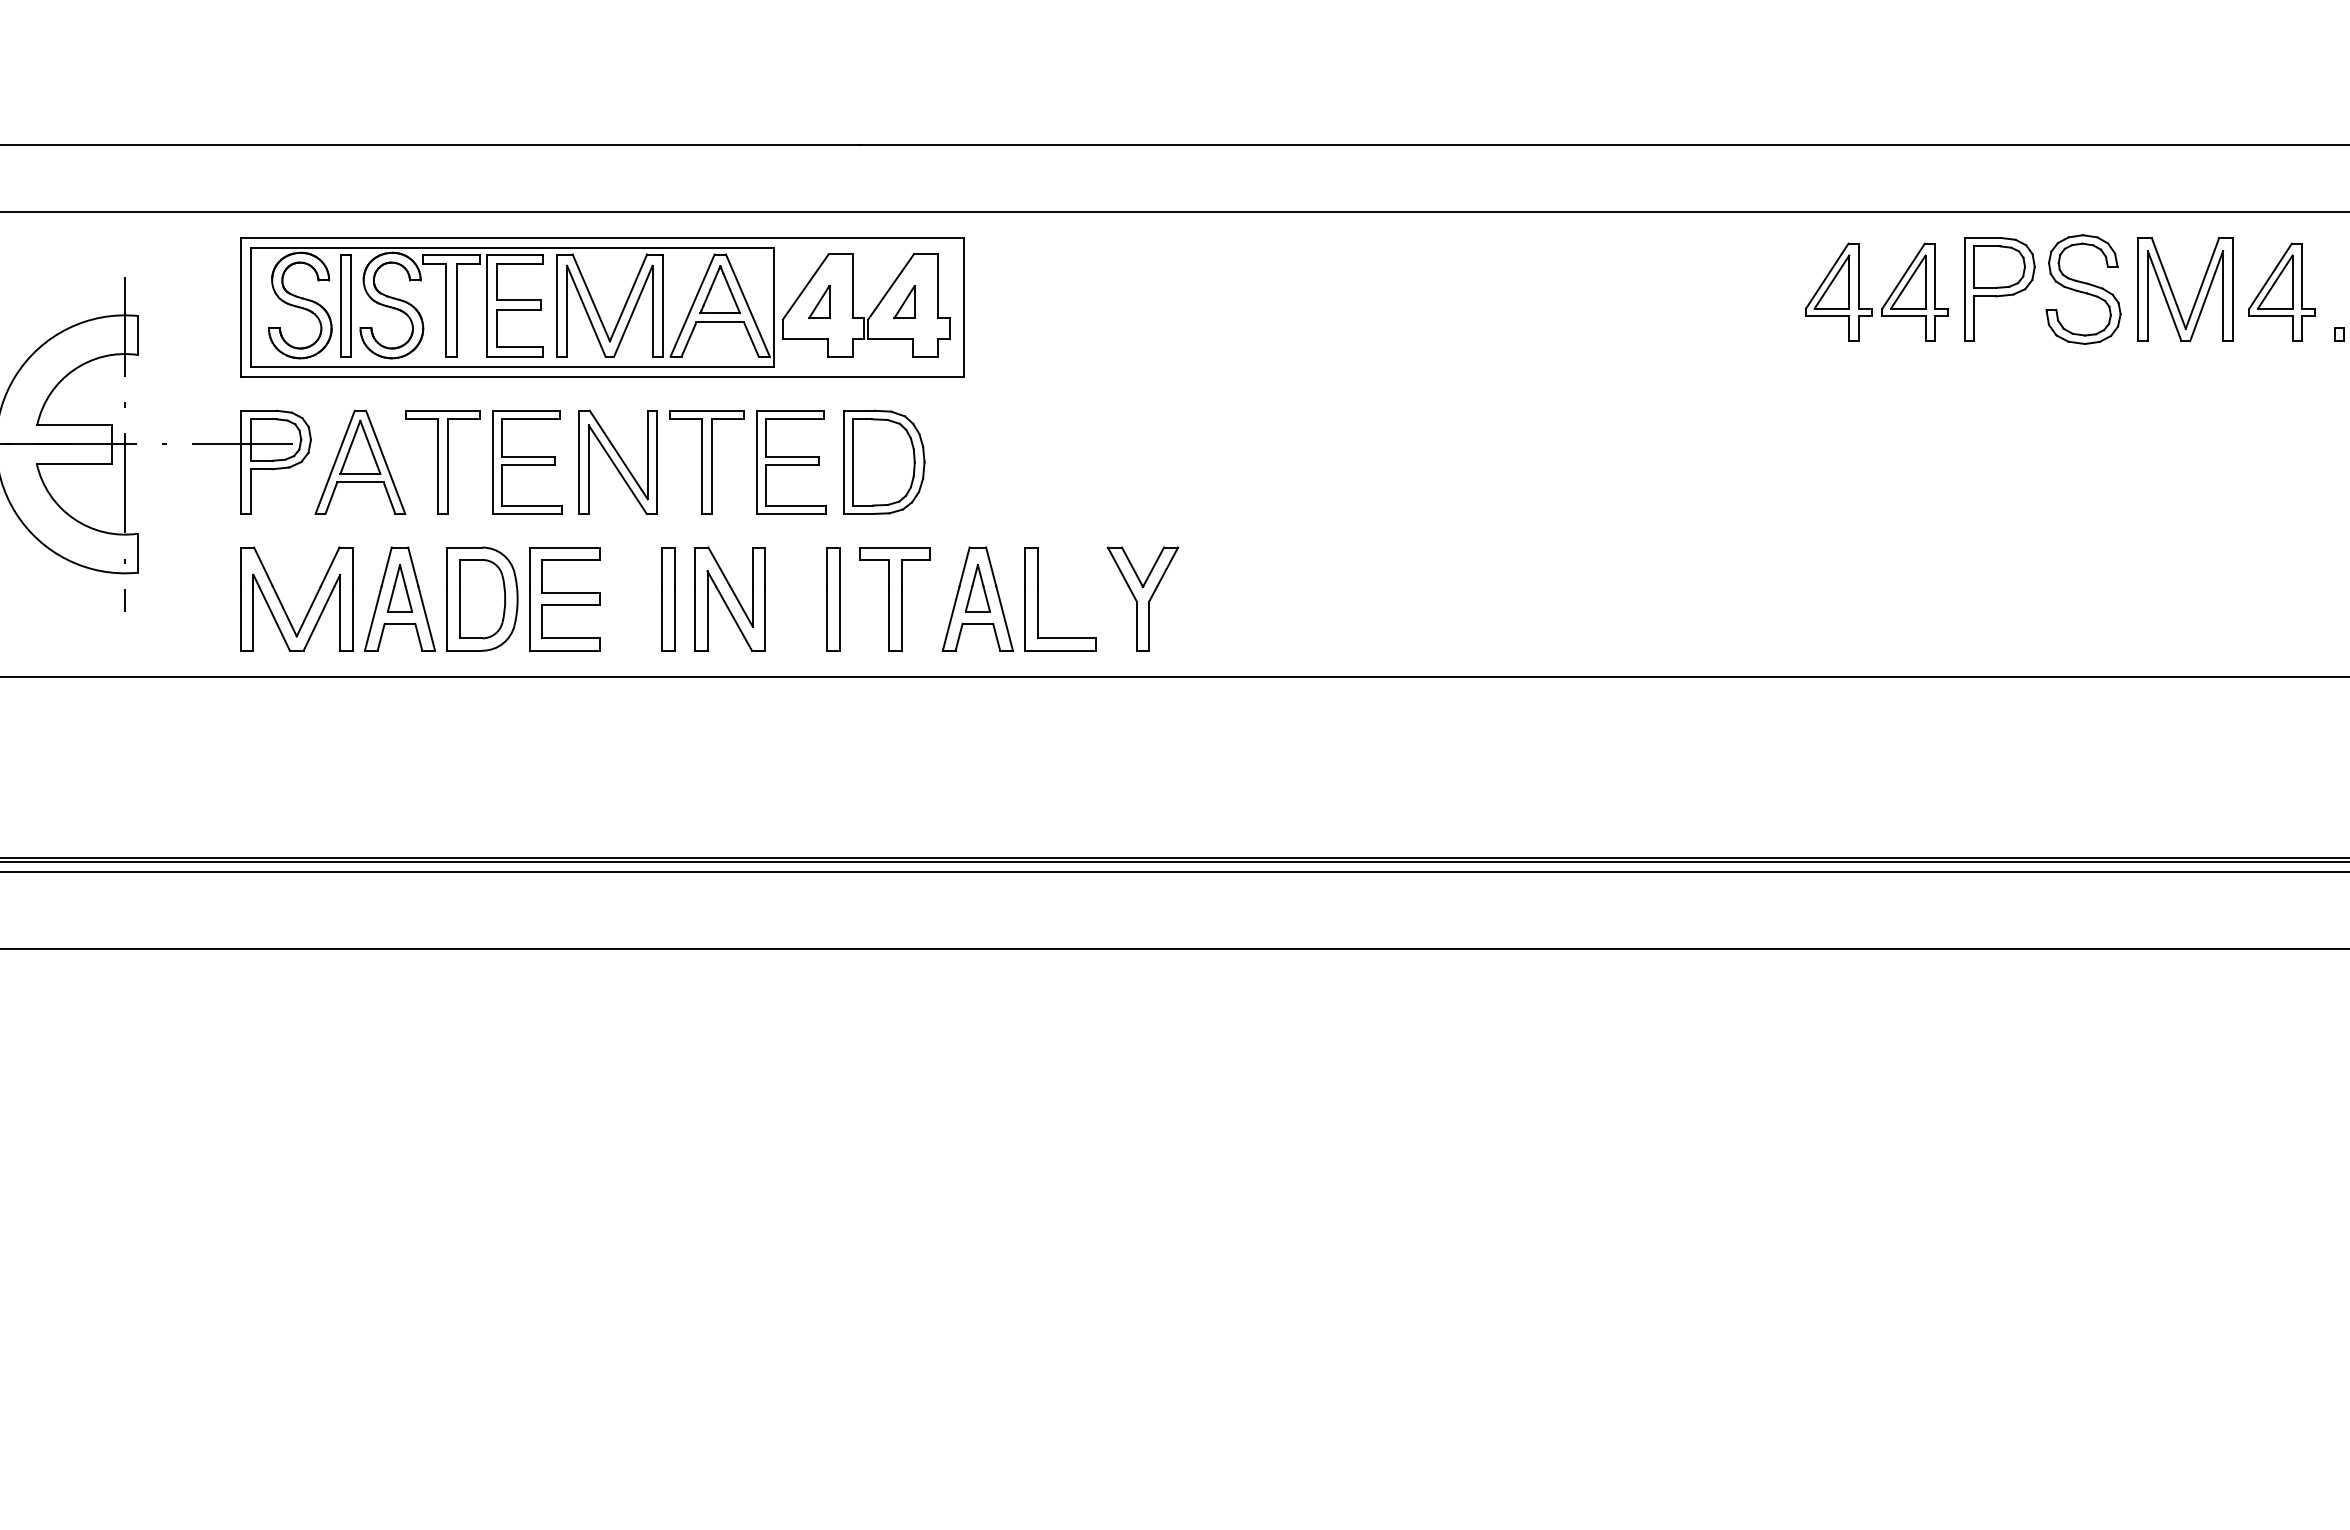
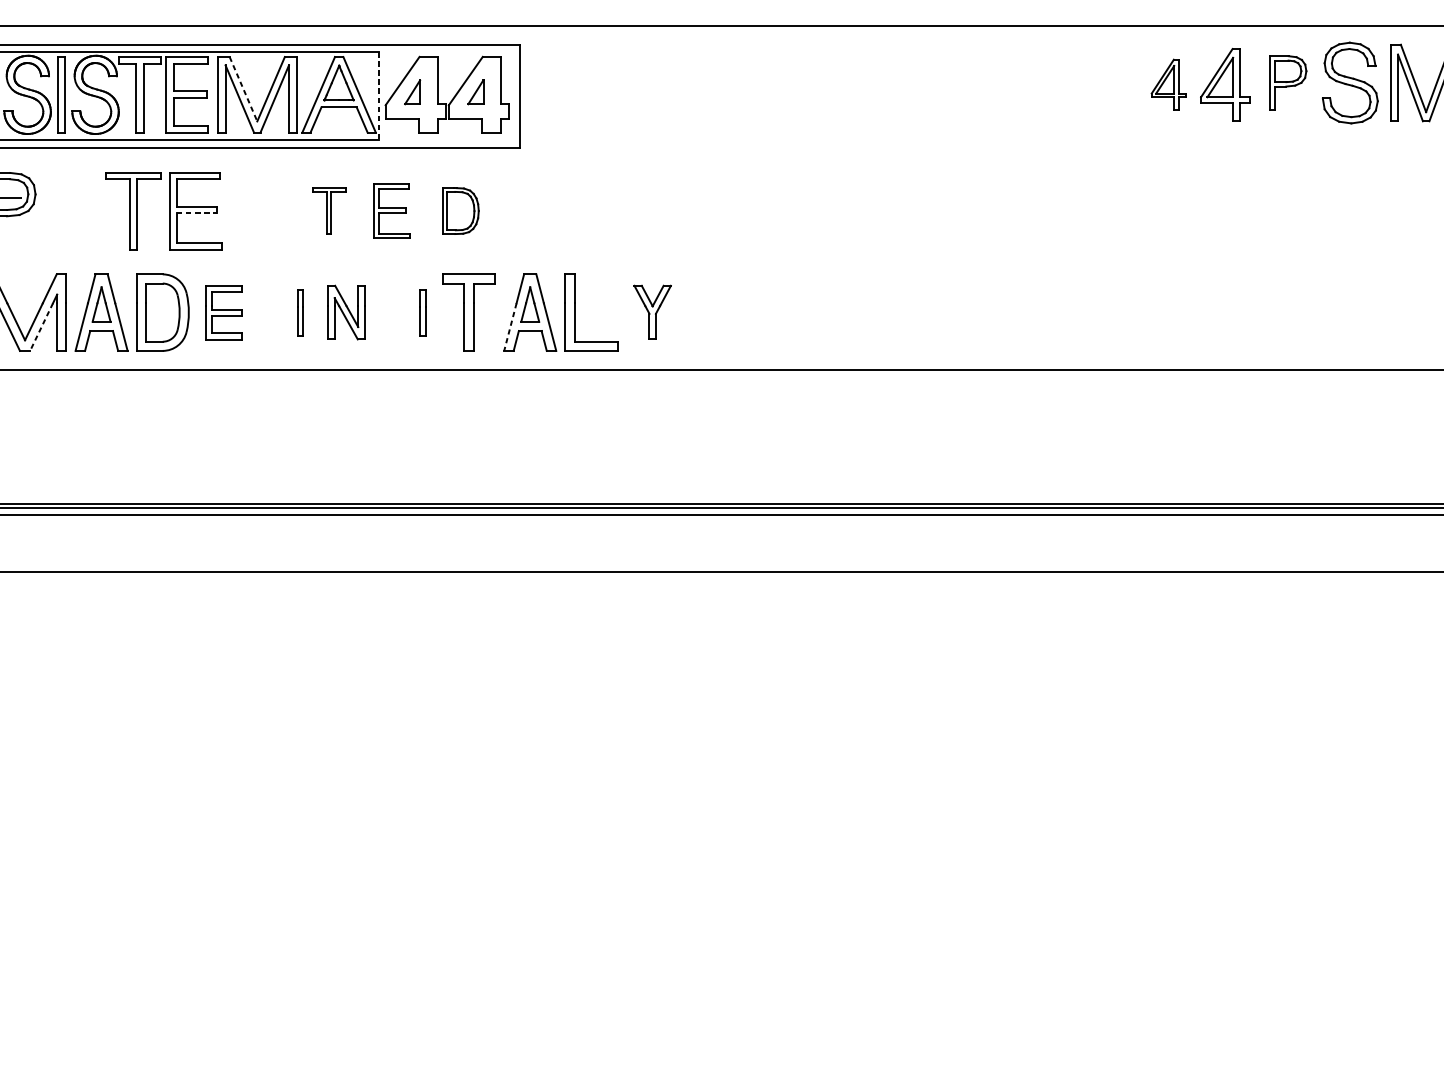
part: (1999, 289) -> (1287, 82), size x0.7
part: (1838, 291) -> (1168, 84), size x0.7
line: (591, 298) -> (243, 89), solid -> dashed
line: (773, 308) -> (378, 97), solid -> dashed
part: (360, 461) -> (72, 210), removed
part: (884, 461) -> (460, 210), size x0.6
part: (617, 462) -> (262, 211), removed
part: (706, 462) -> (328, 211), size x0.6
part: (791, 462) -> (391, 211), size x0.7
line: (528, 465) -> (196, 213), solid -> dashed
part: (729, 598) -> (346, 312), size x0.7
part: (1142, 598) -> (652, 312), size x0.7
part: (564, 599) -> (223, 312), size x0.7
part: (668, 599) -> (300, 312), size x0.6
part: (833, 599) -> (423, 312), size x0.6
line: (319, 618) -> (41, 327), solid -> dashed
line: (951, 619) -> (510, 327), solid -> dashed

